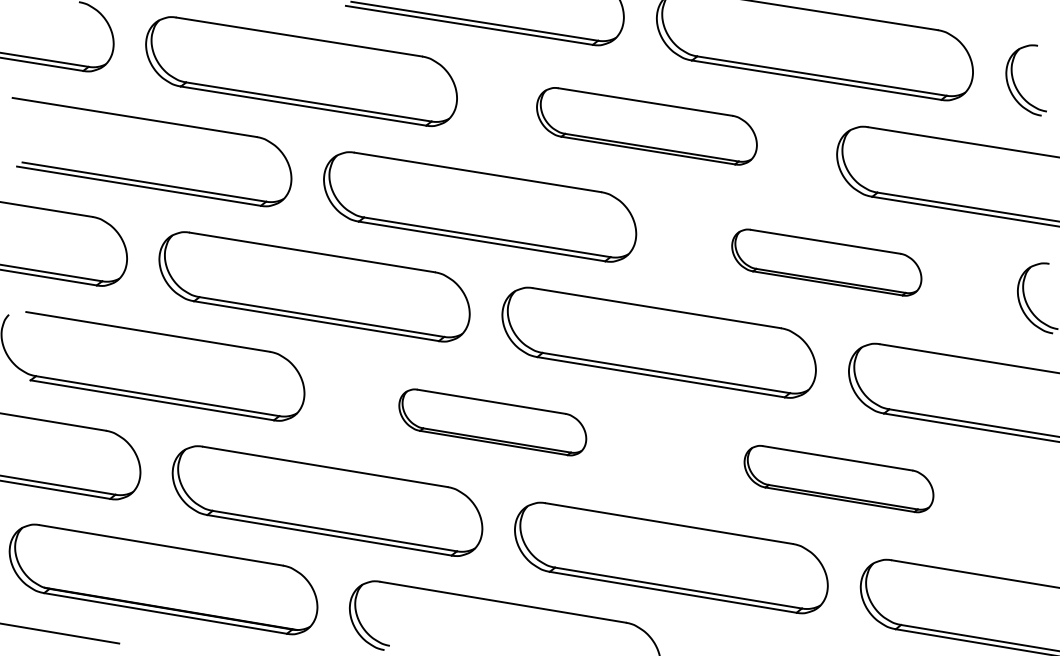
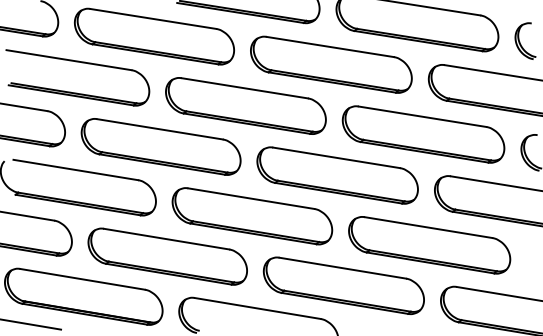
part: (647, 125) -> (331, 64), size x1.43
part: (826, 262) -> (423, 134), size x1.67
part: (492, 422) -> (252, 216), size x1.67
part: (838, 479) -> (429, 245), size x1.67

